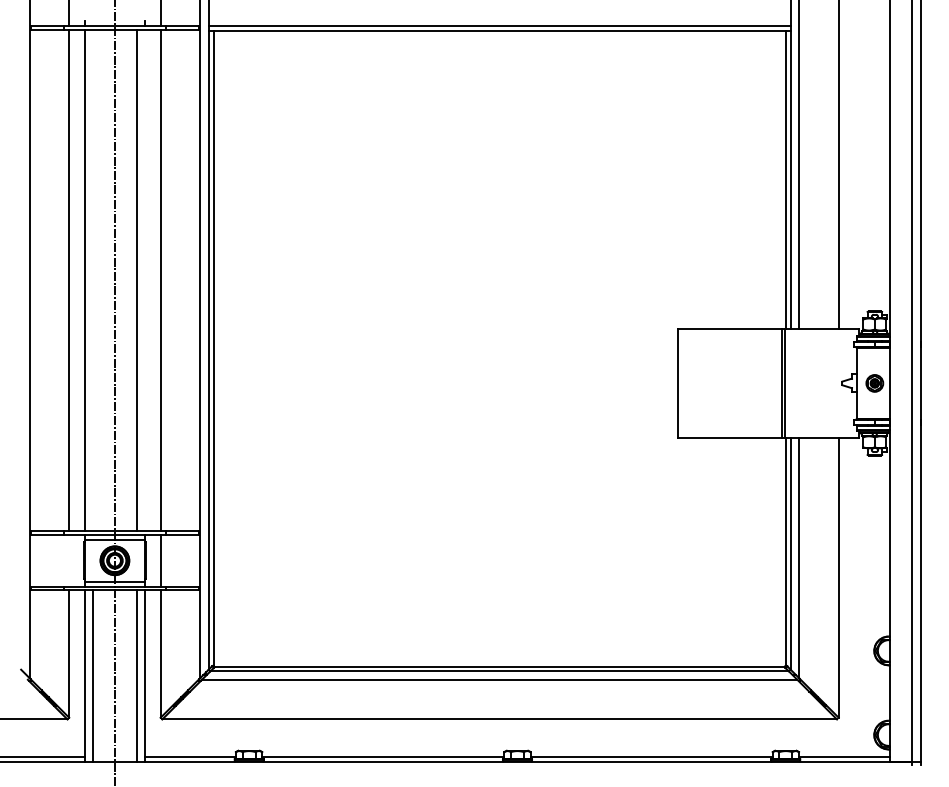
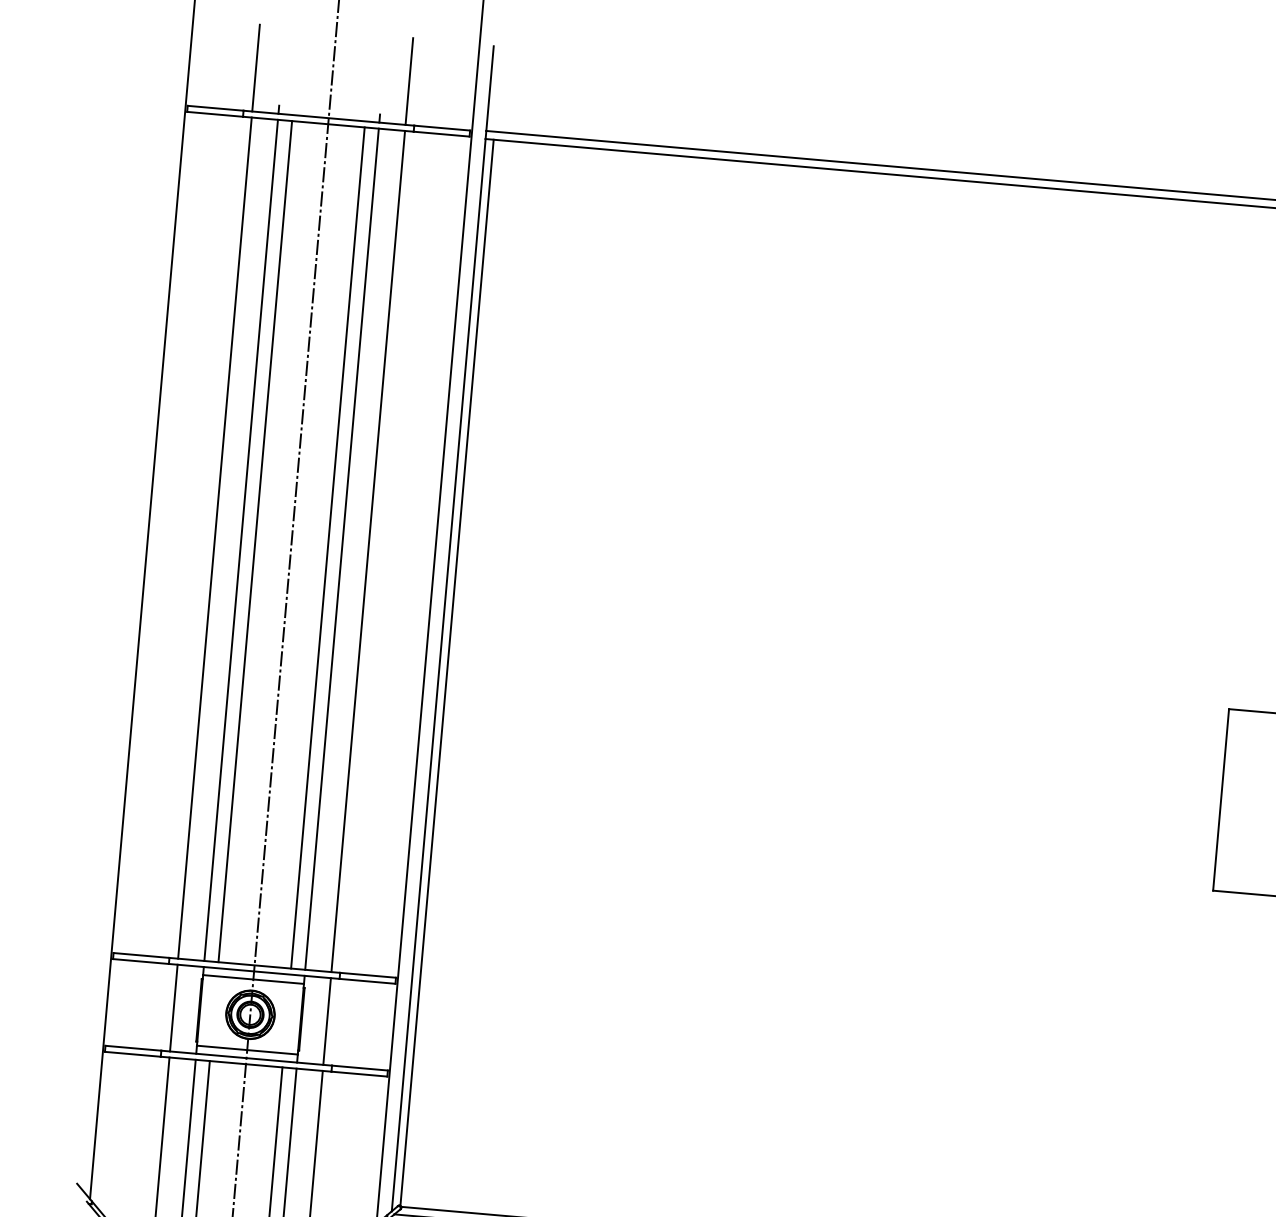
line: (93, 280) -> (255, 541), added
line: (144, 280) -> (341, 548), added
line: (69, 560) -> (174, 1007), added

